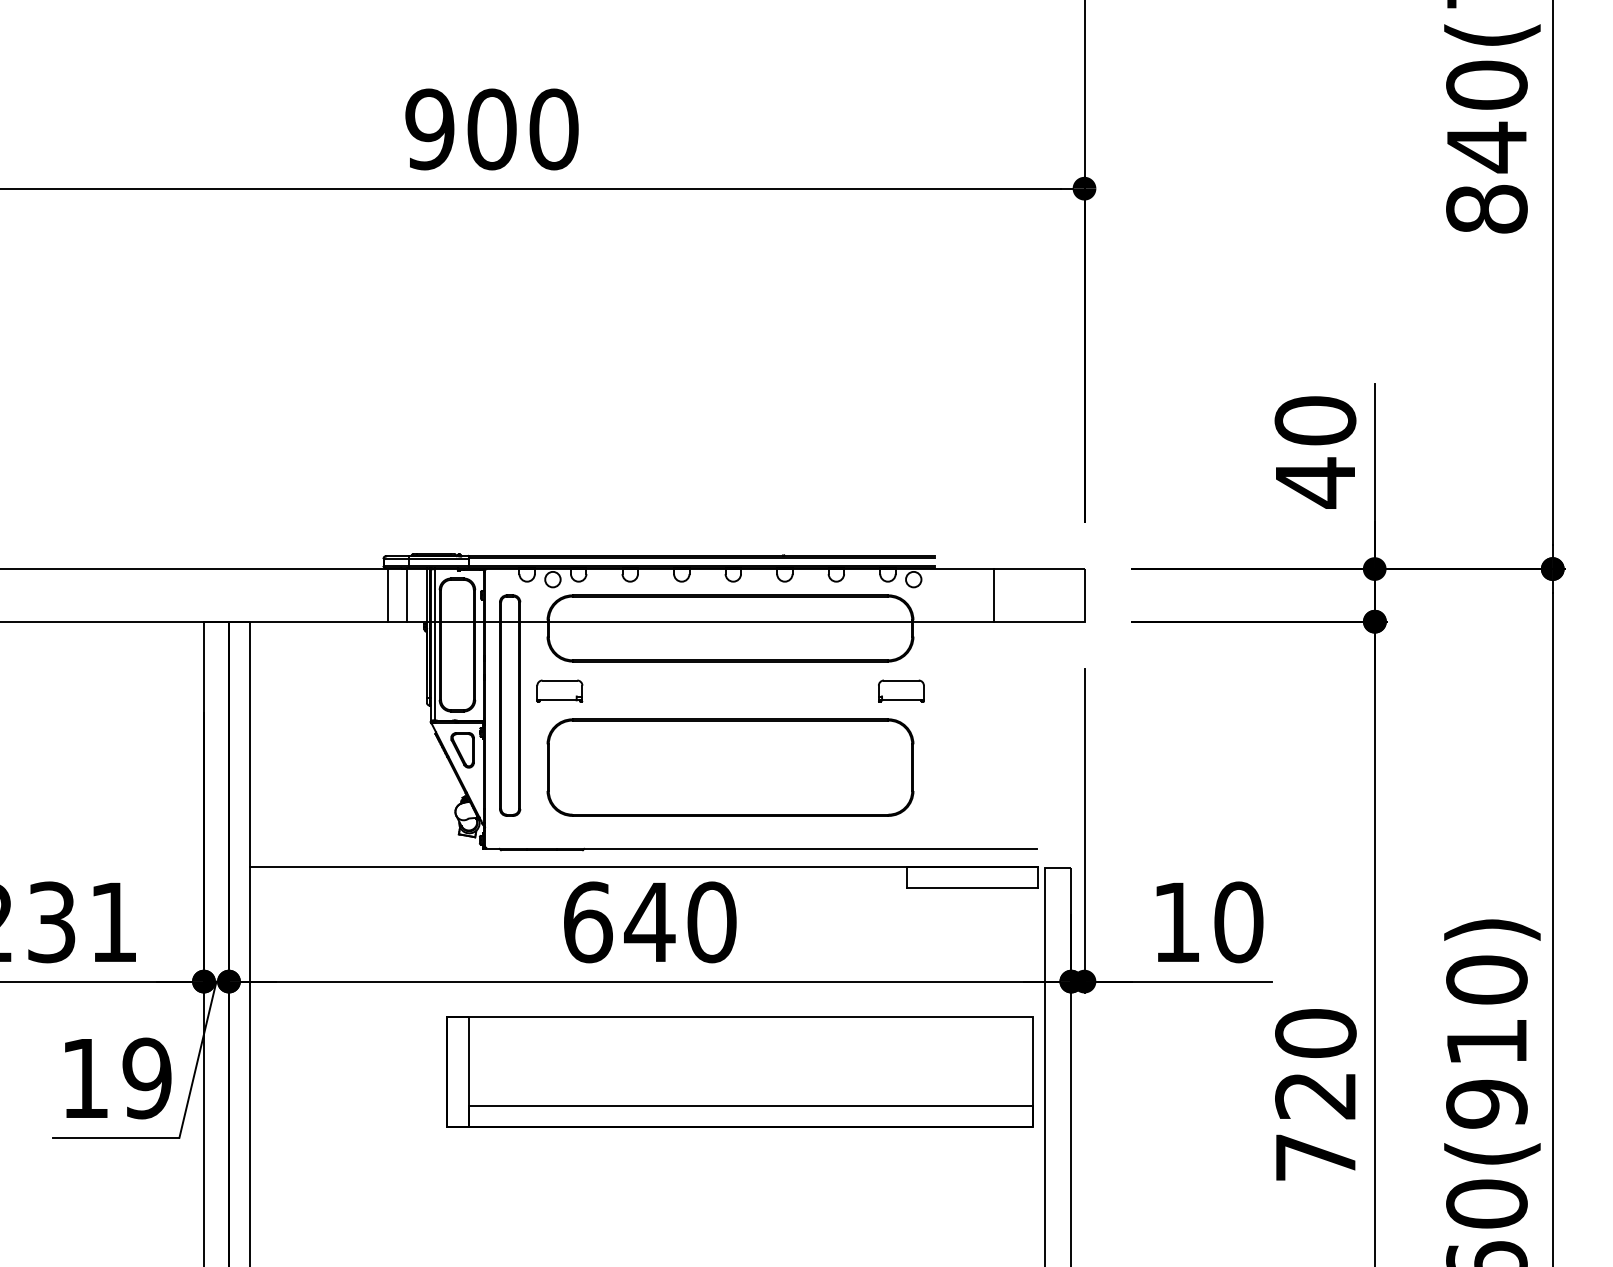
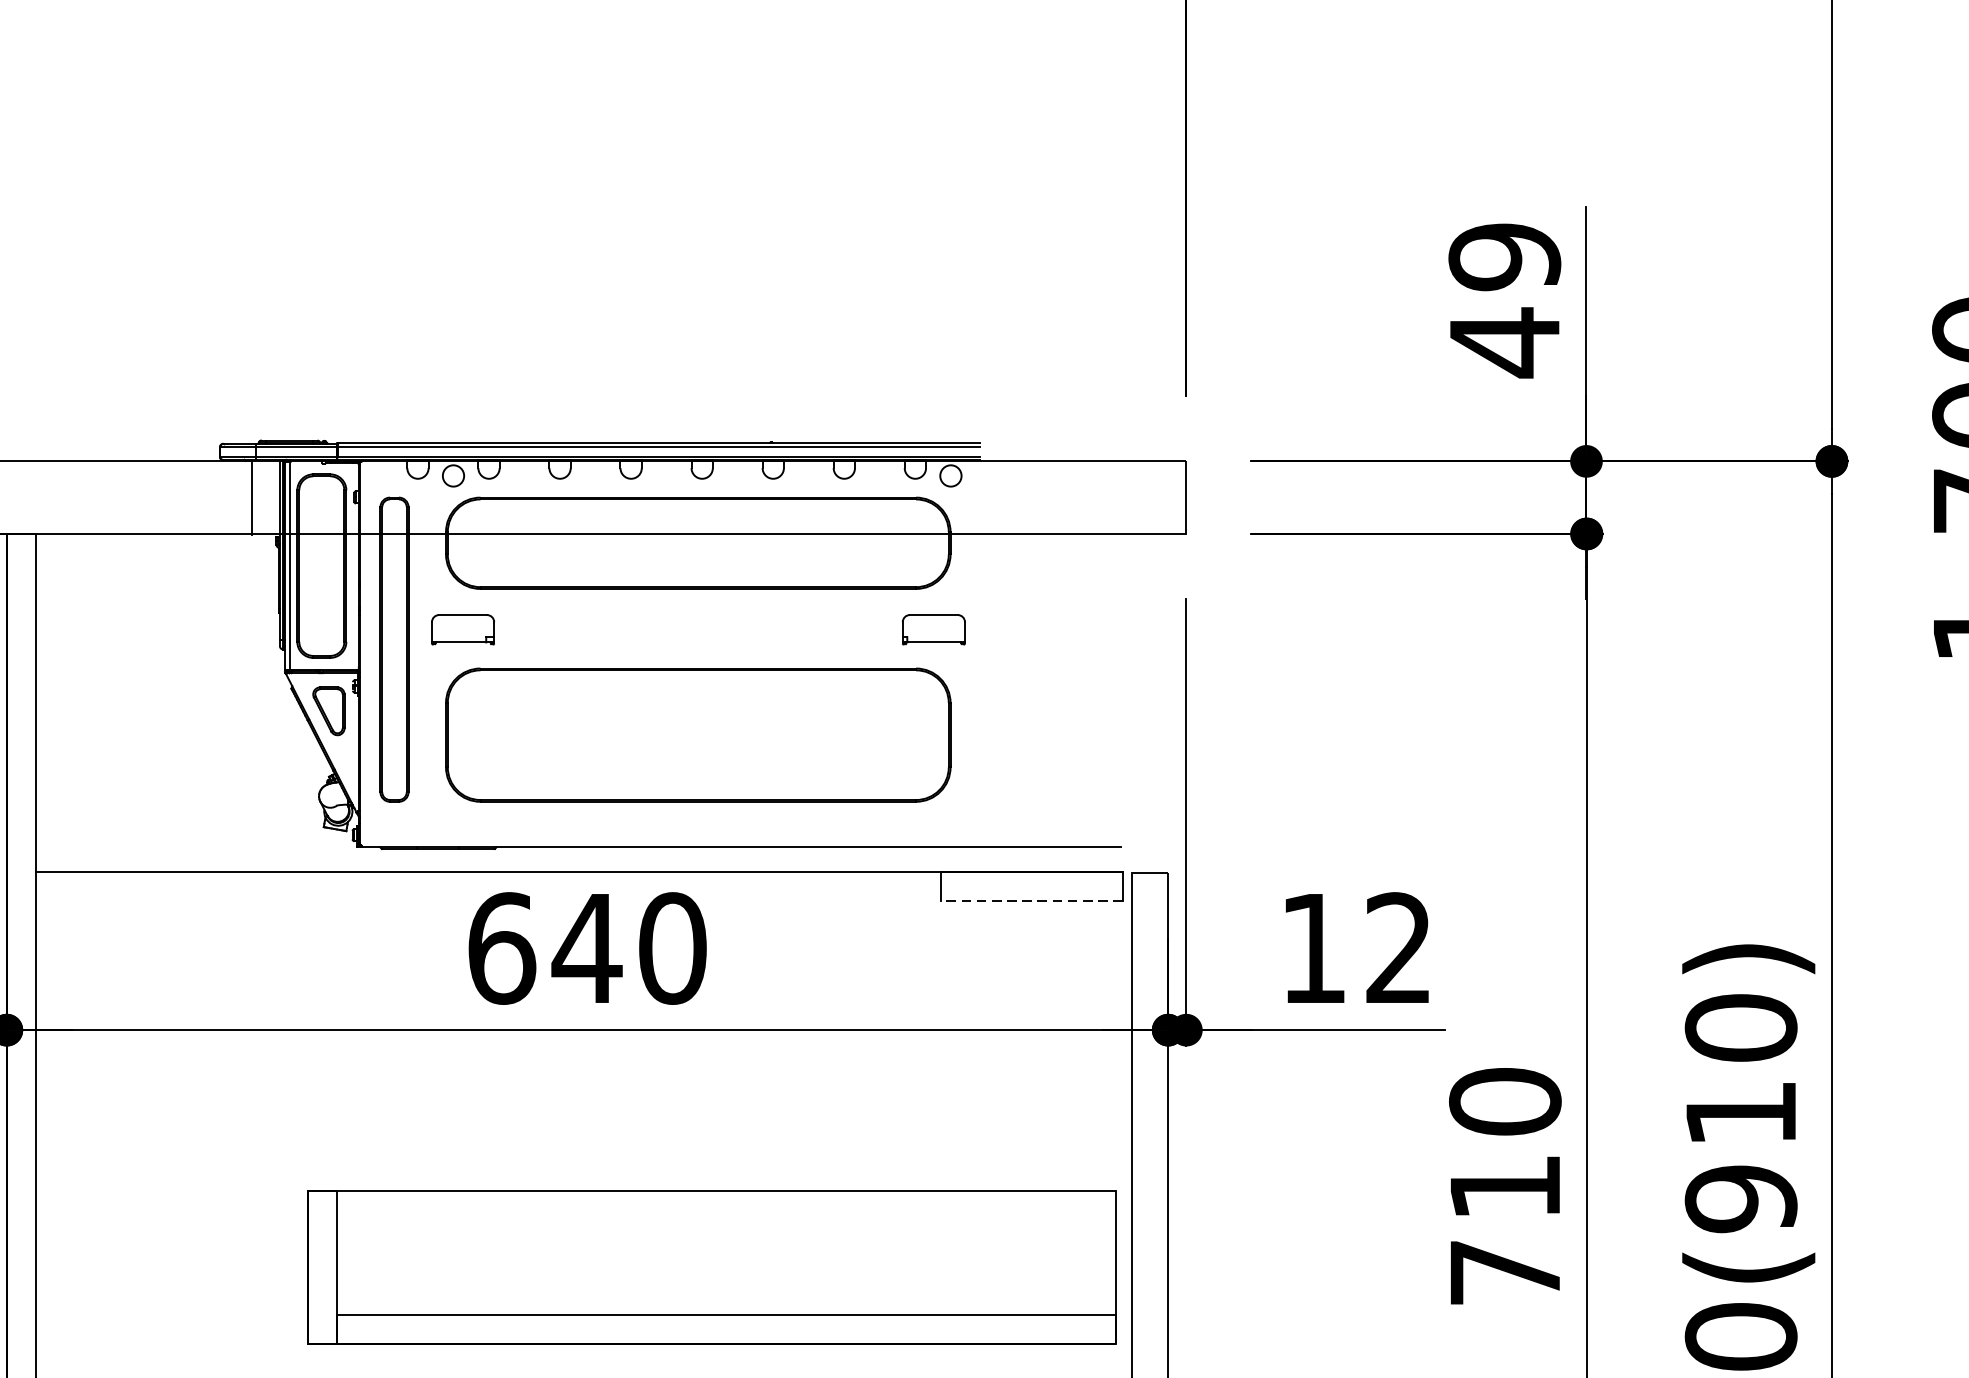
text: (1315, 420) -> (1504, 256), 40 -> 49
line: (388, 595) -> (226, 497), removed
line: (993, 595) -> (1060, 497), removed
line: (972, 887) -> (1031, 900), solid -> dashed
text: (1238, 922) -> (1398, 948), 10 -> 12
part: (739, 1071) -> (710, 1267), moved
text: (1315, 1096) -> (1504, 1188), 720 -> 710

